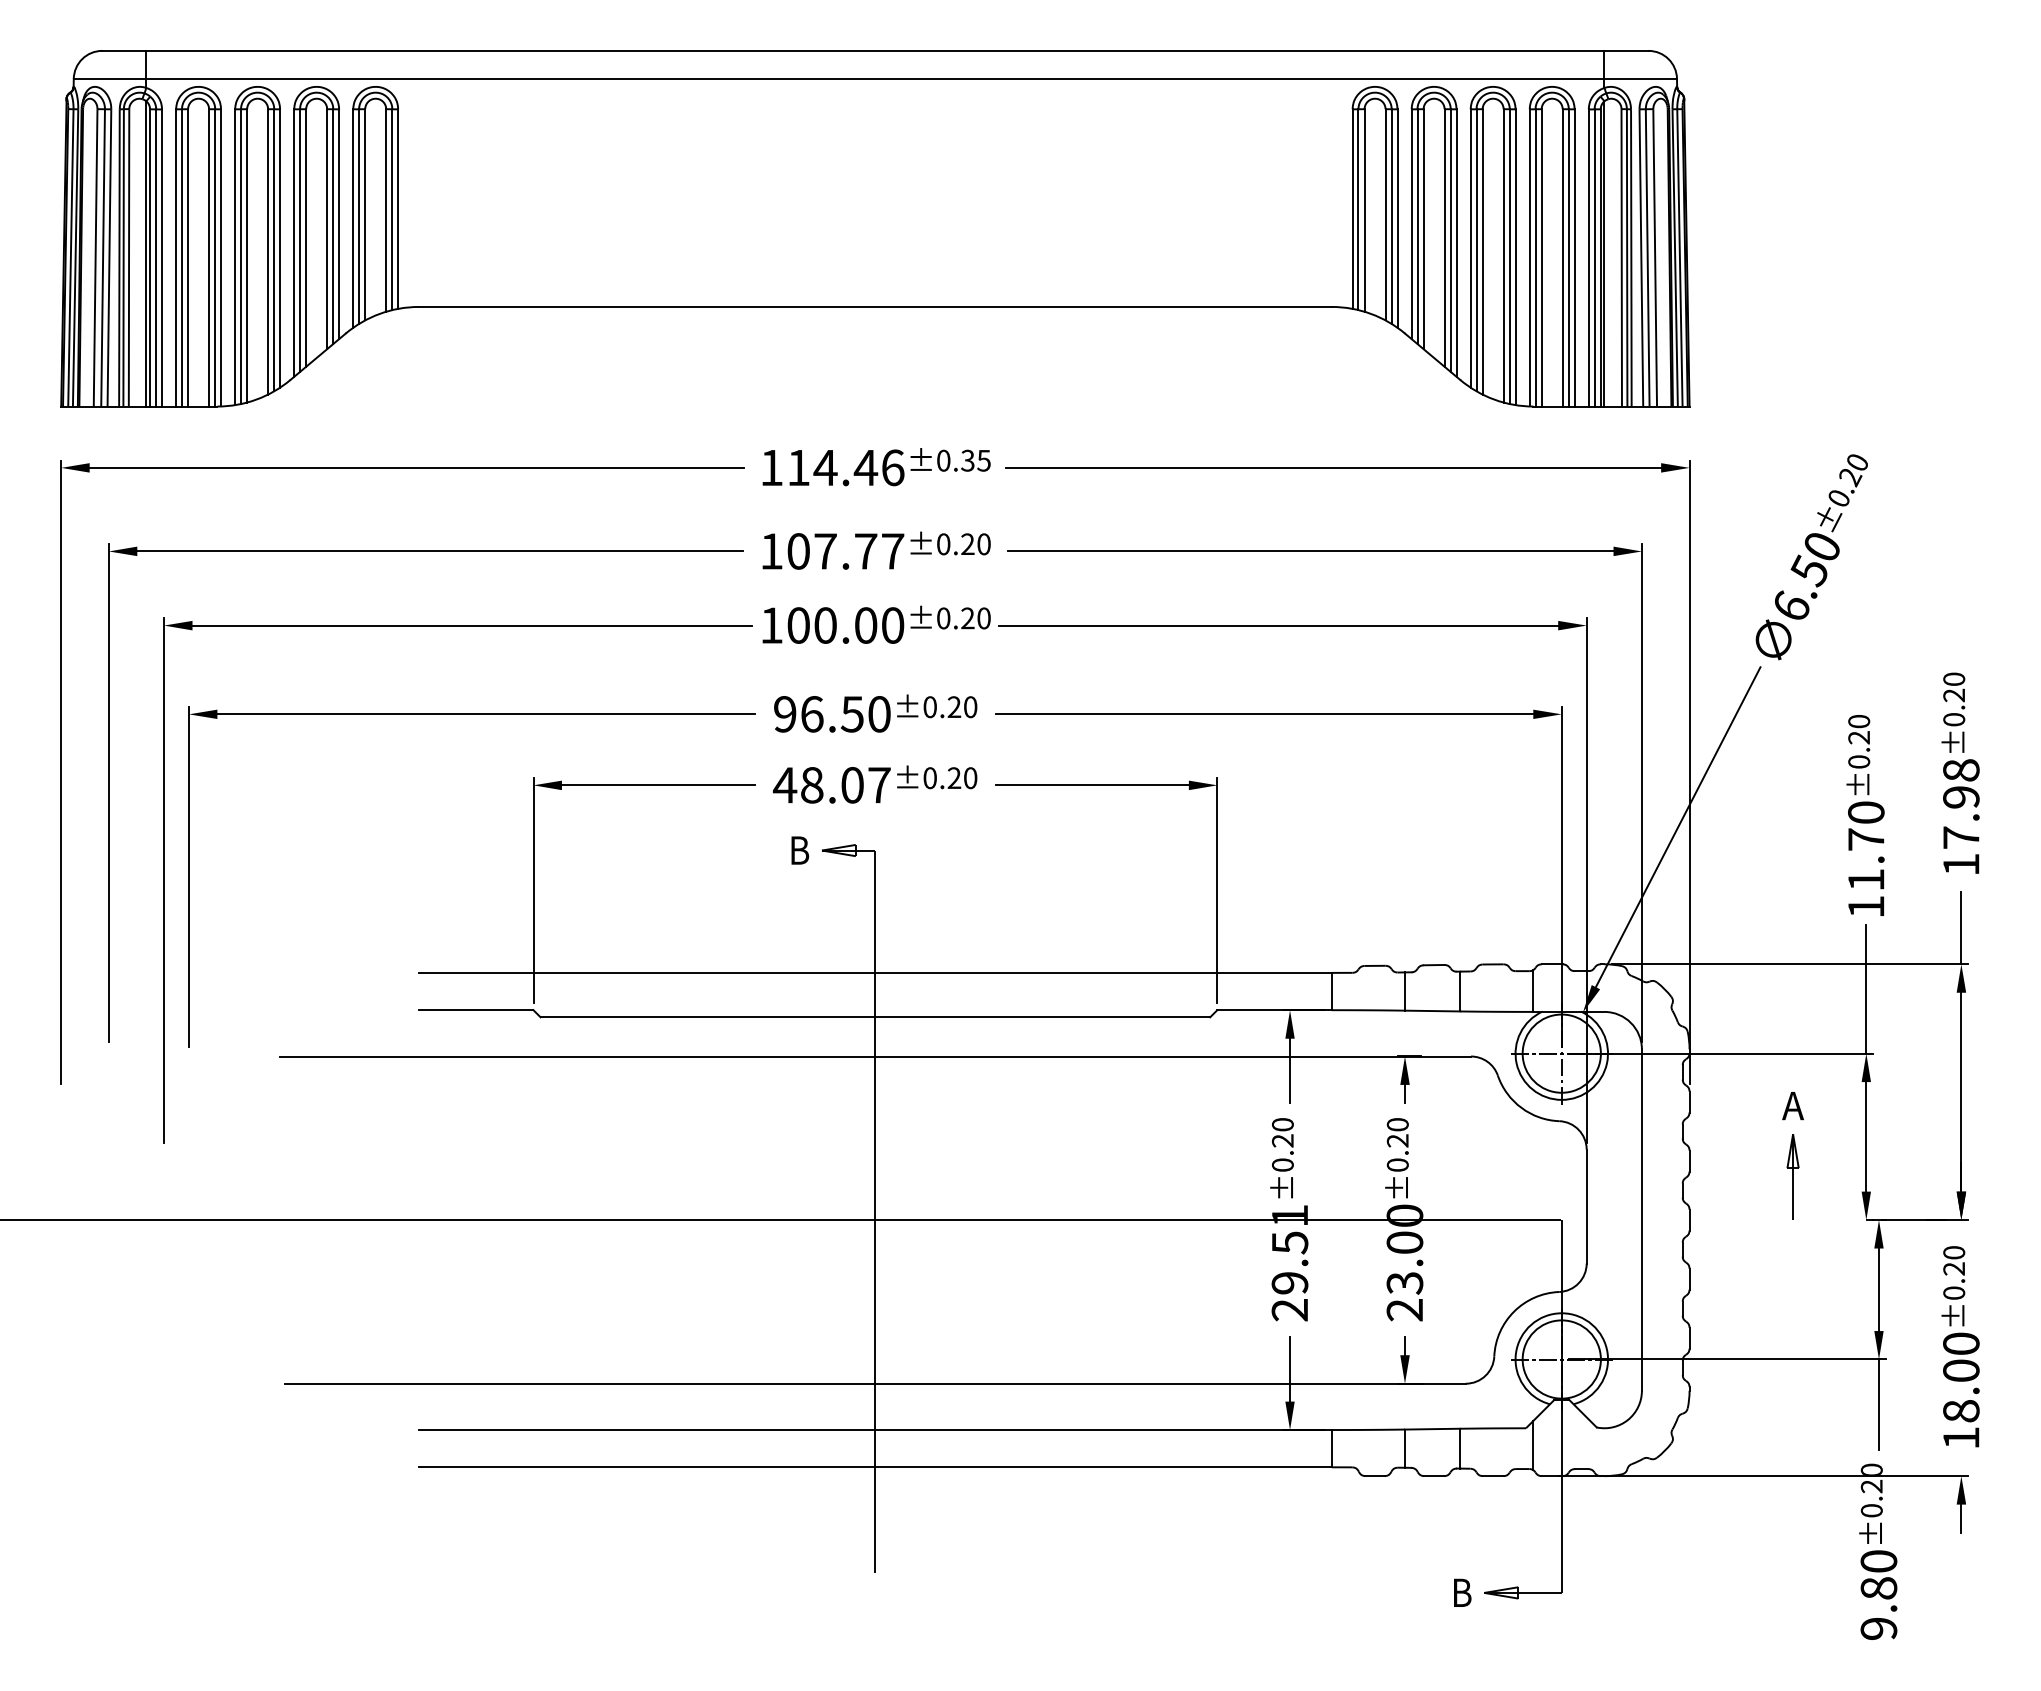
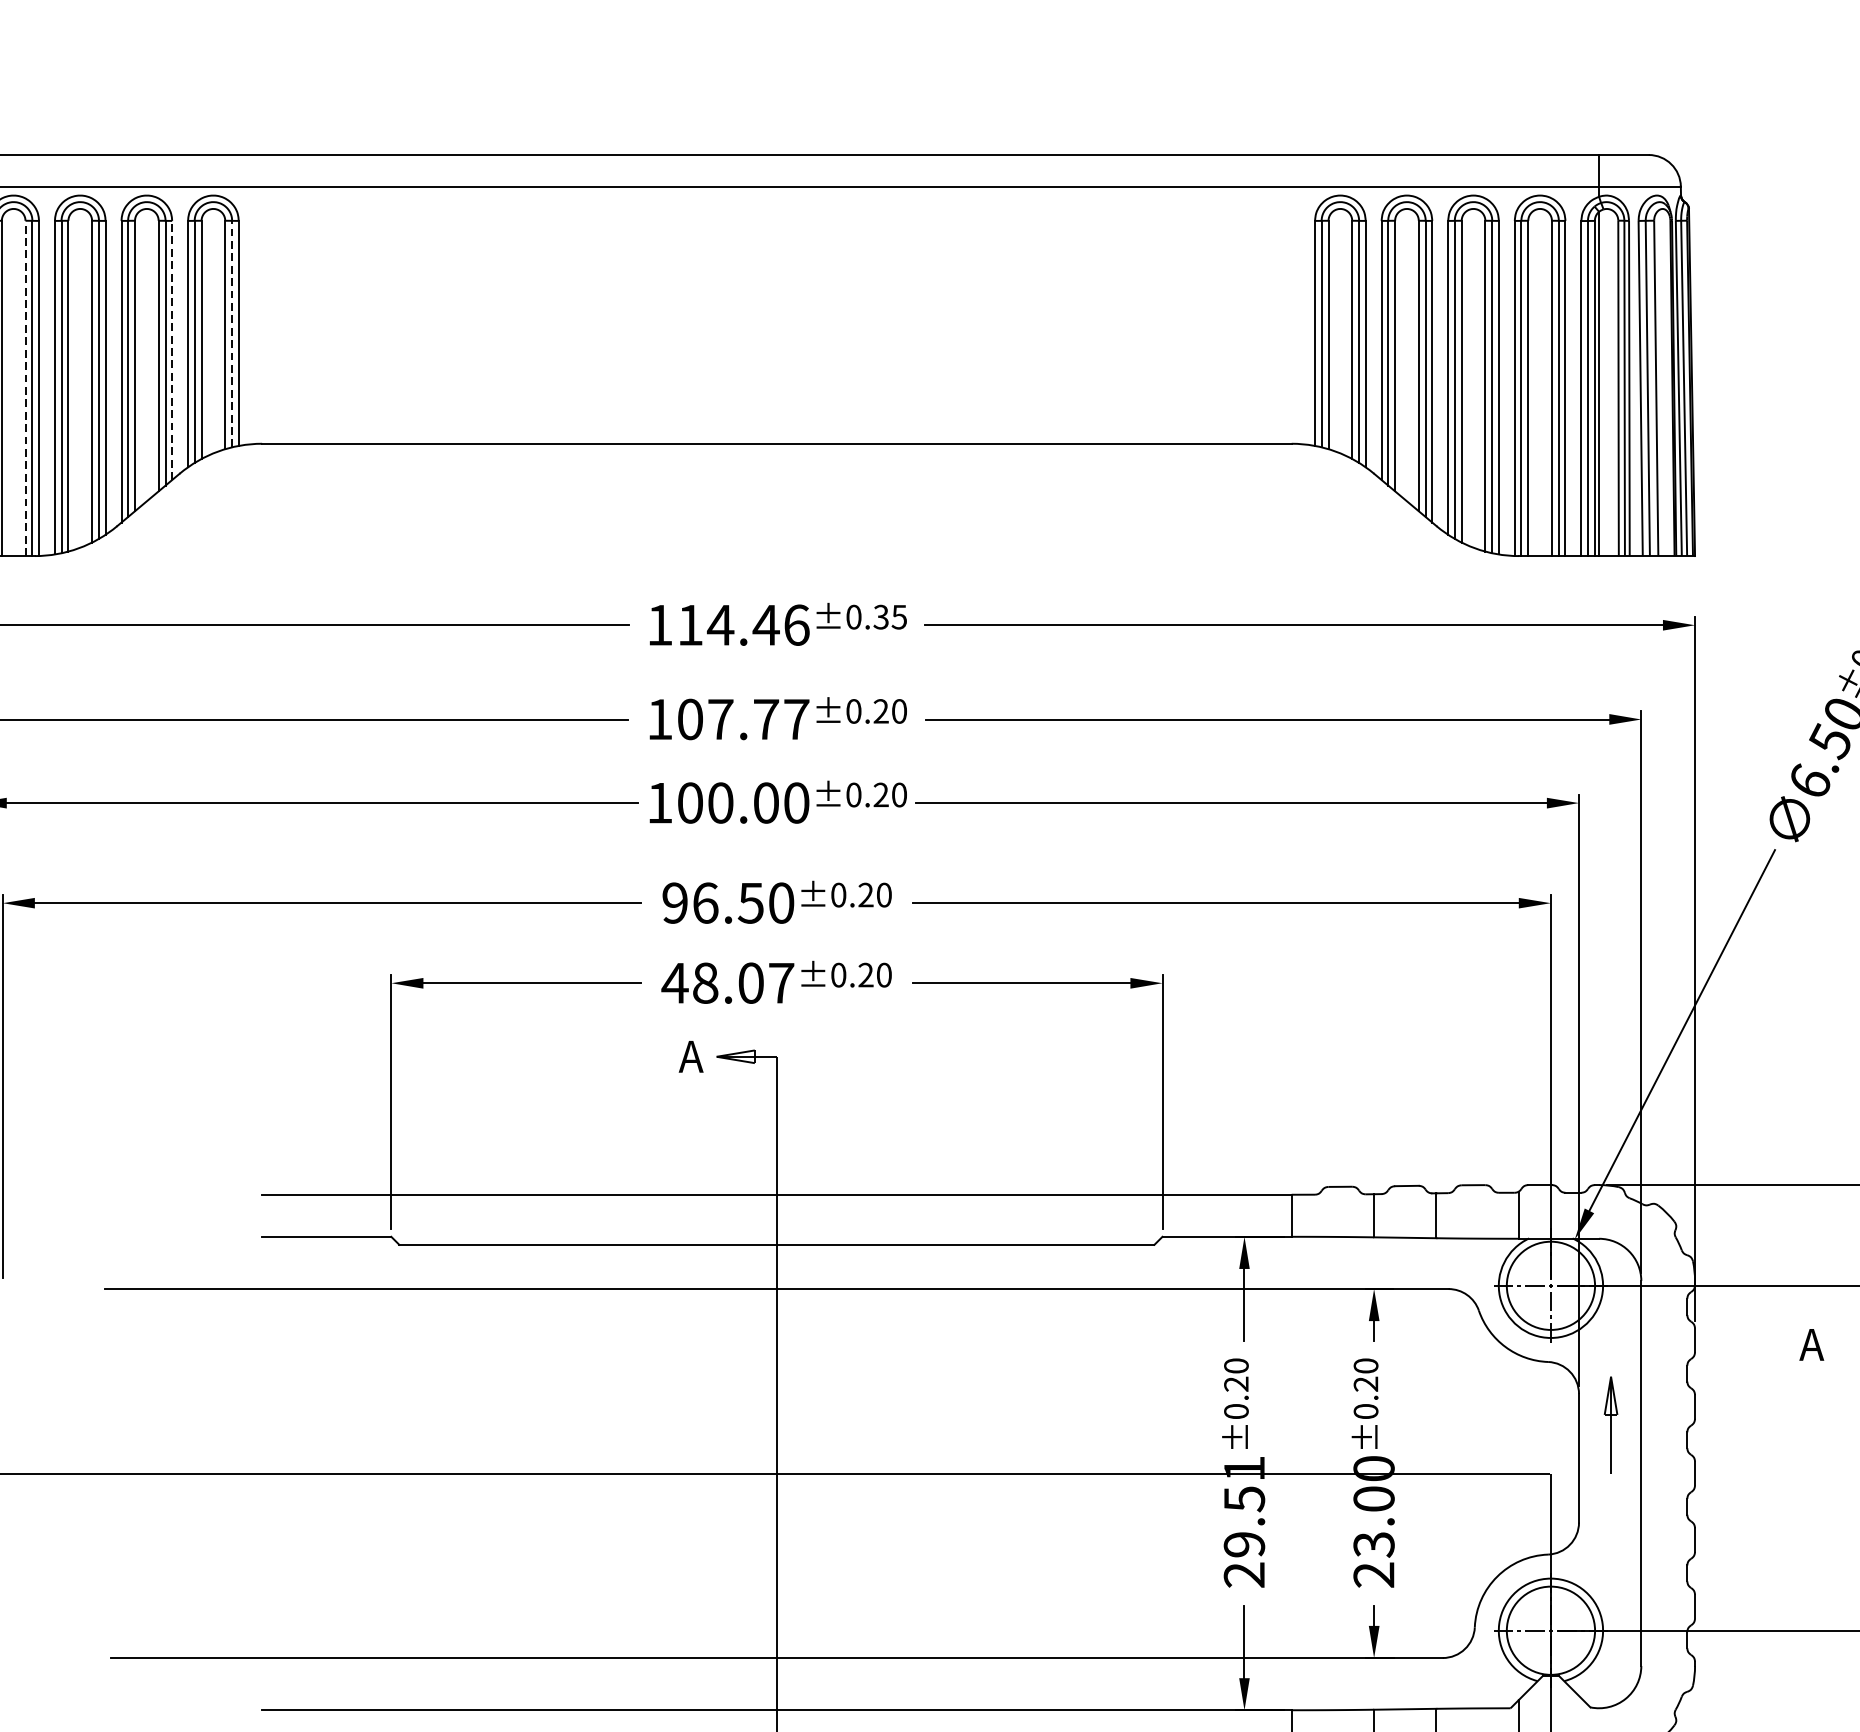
line: (392, 209) -> (232, 333), solid -> dashed
line: (339, 224) -> (172, 350), solid -> dashed
line: (209, 257) -> (25, 388), solid -> dashed
text: (799, 850) -> (691, 1056), B -> A
part: (1792, 1176) -> (1610, 1424), moved

